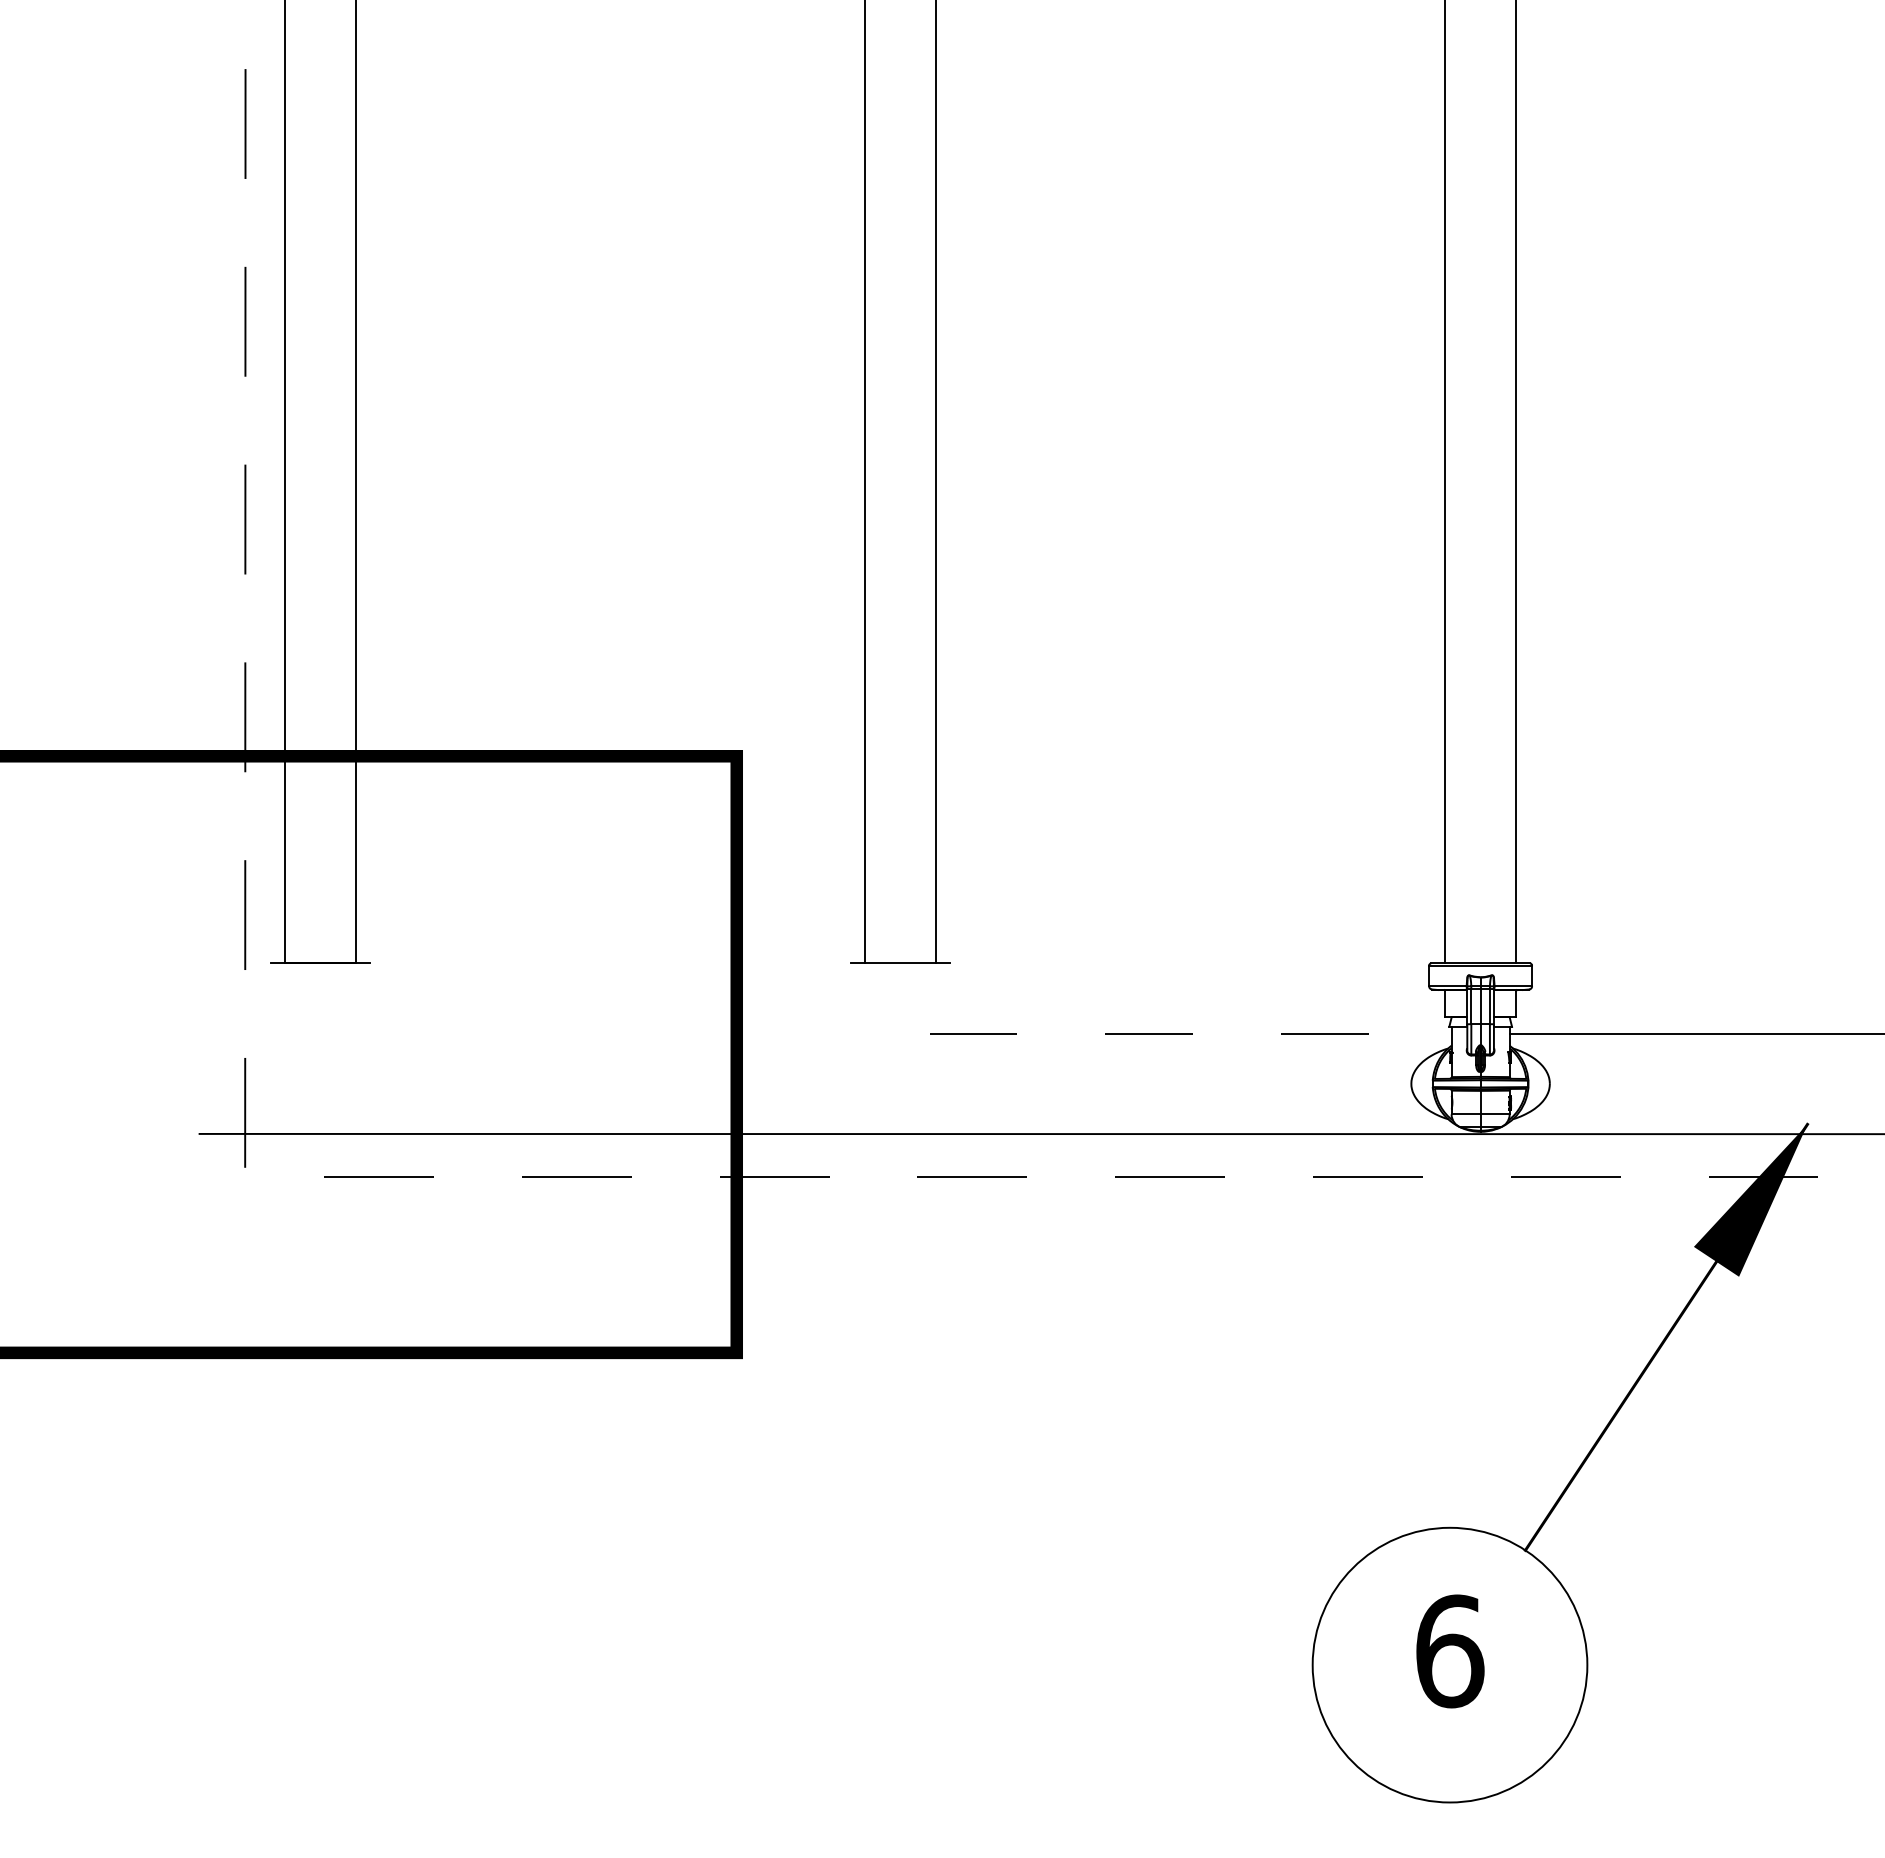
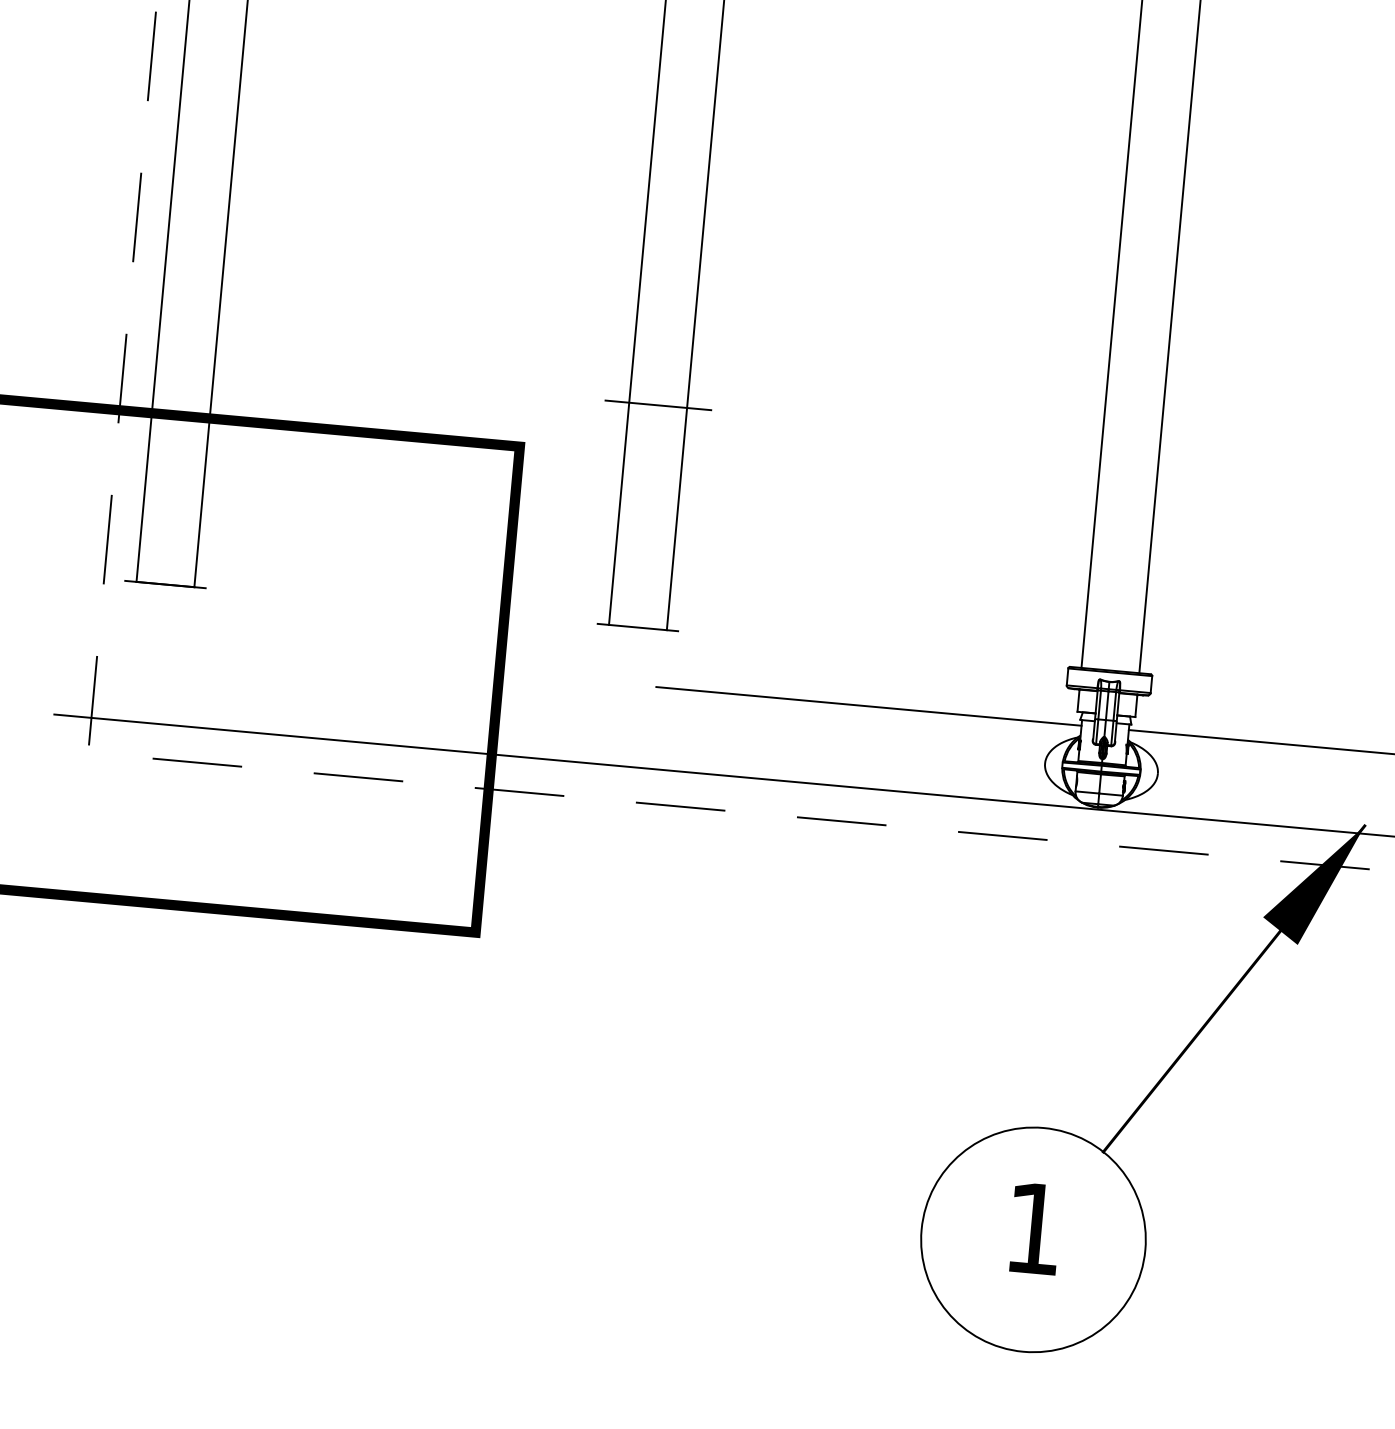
line: (900, 690) -> (658, 405), added
line: (1191, 1033) -> (869, 706), dashed -> solid
text: (1450, 1651) -> (1034, 1228), 6 -> 1

